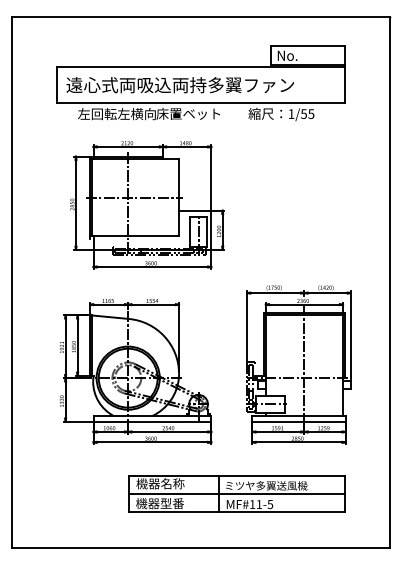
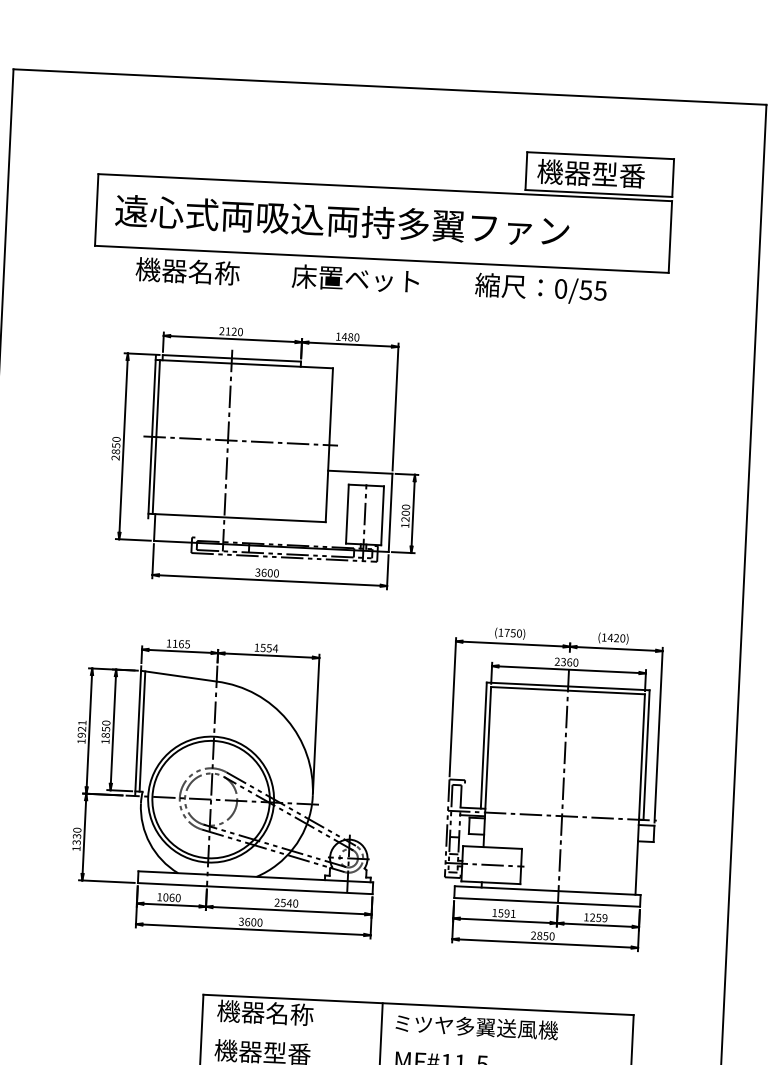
text: (303, 55) -> (590, 173), No. -> 機器型番
text: (291, 113) -> (561, 287), 1/55 -> 0/55
text: (116, 114) -> (212, 273), 左回転左横向 -> 機器名称
line: (236, 494) -> (415, 1041), removed

